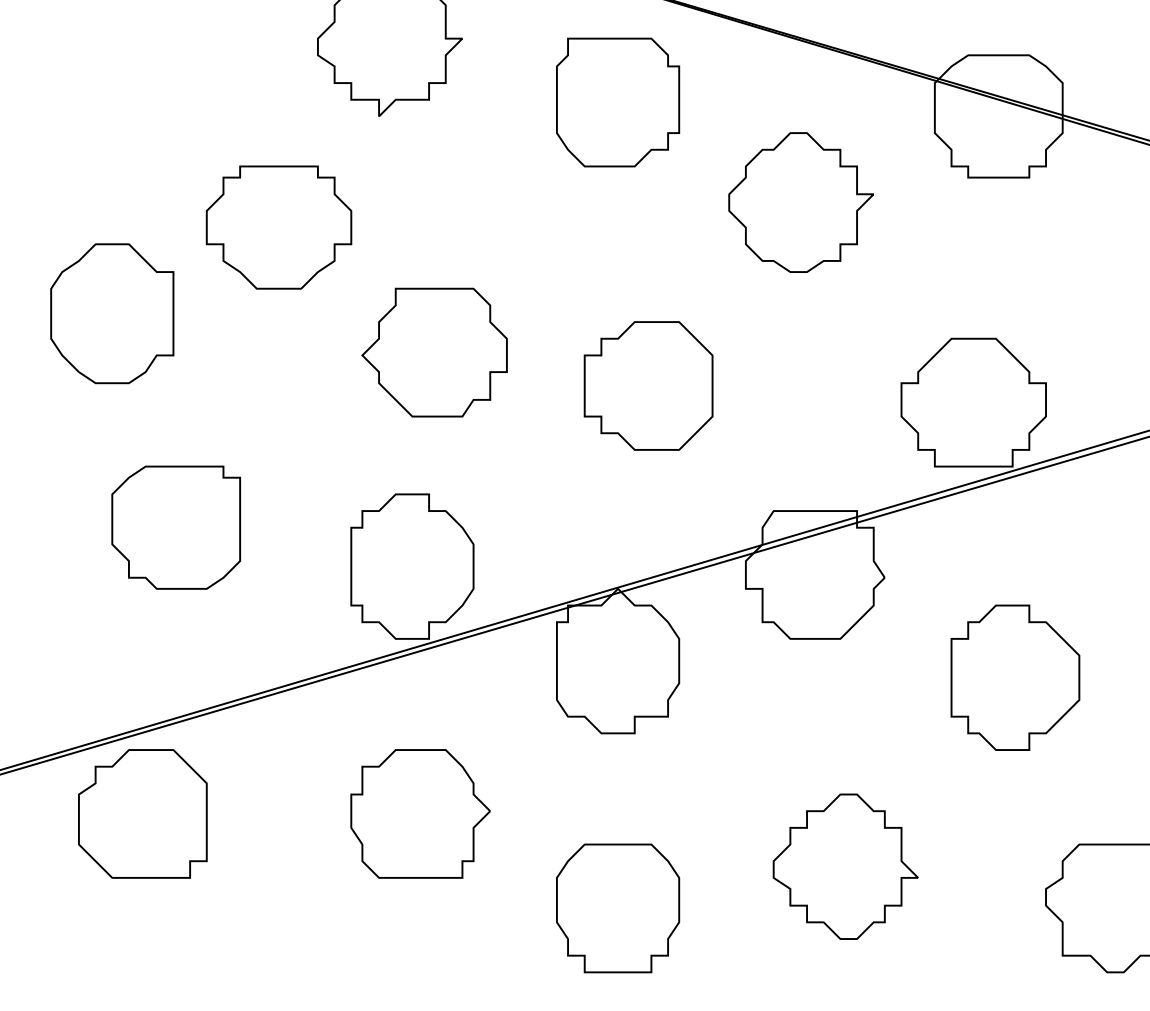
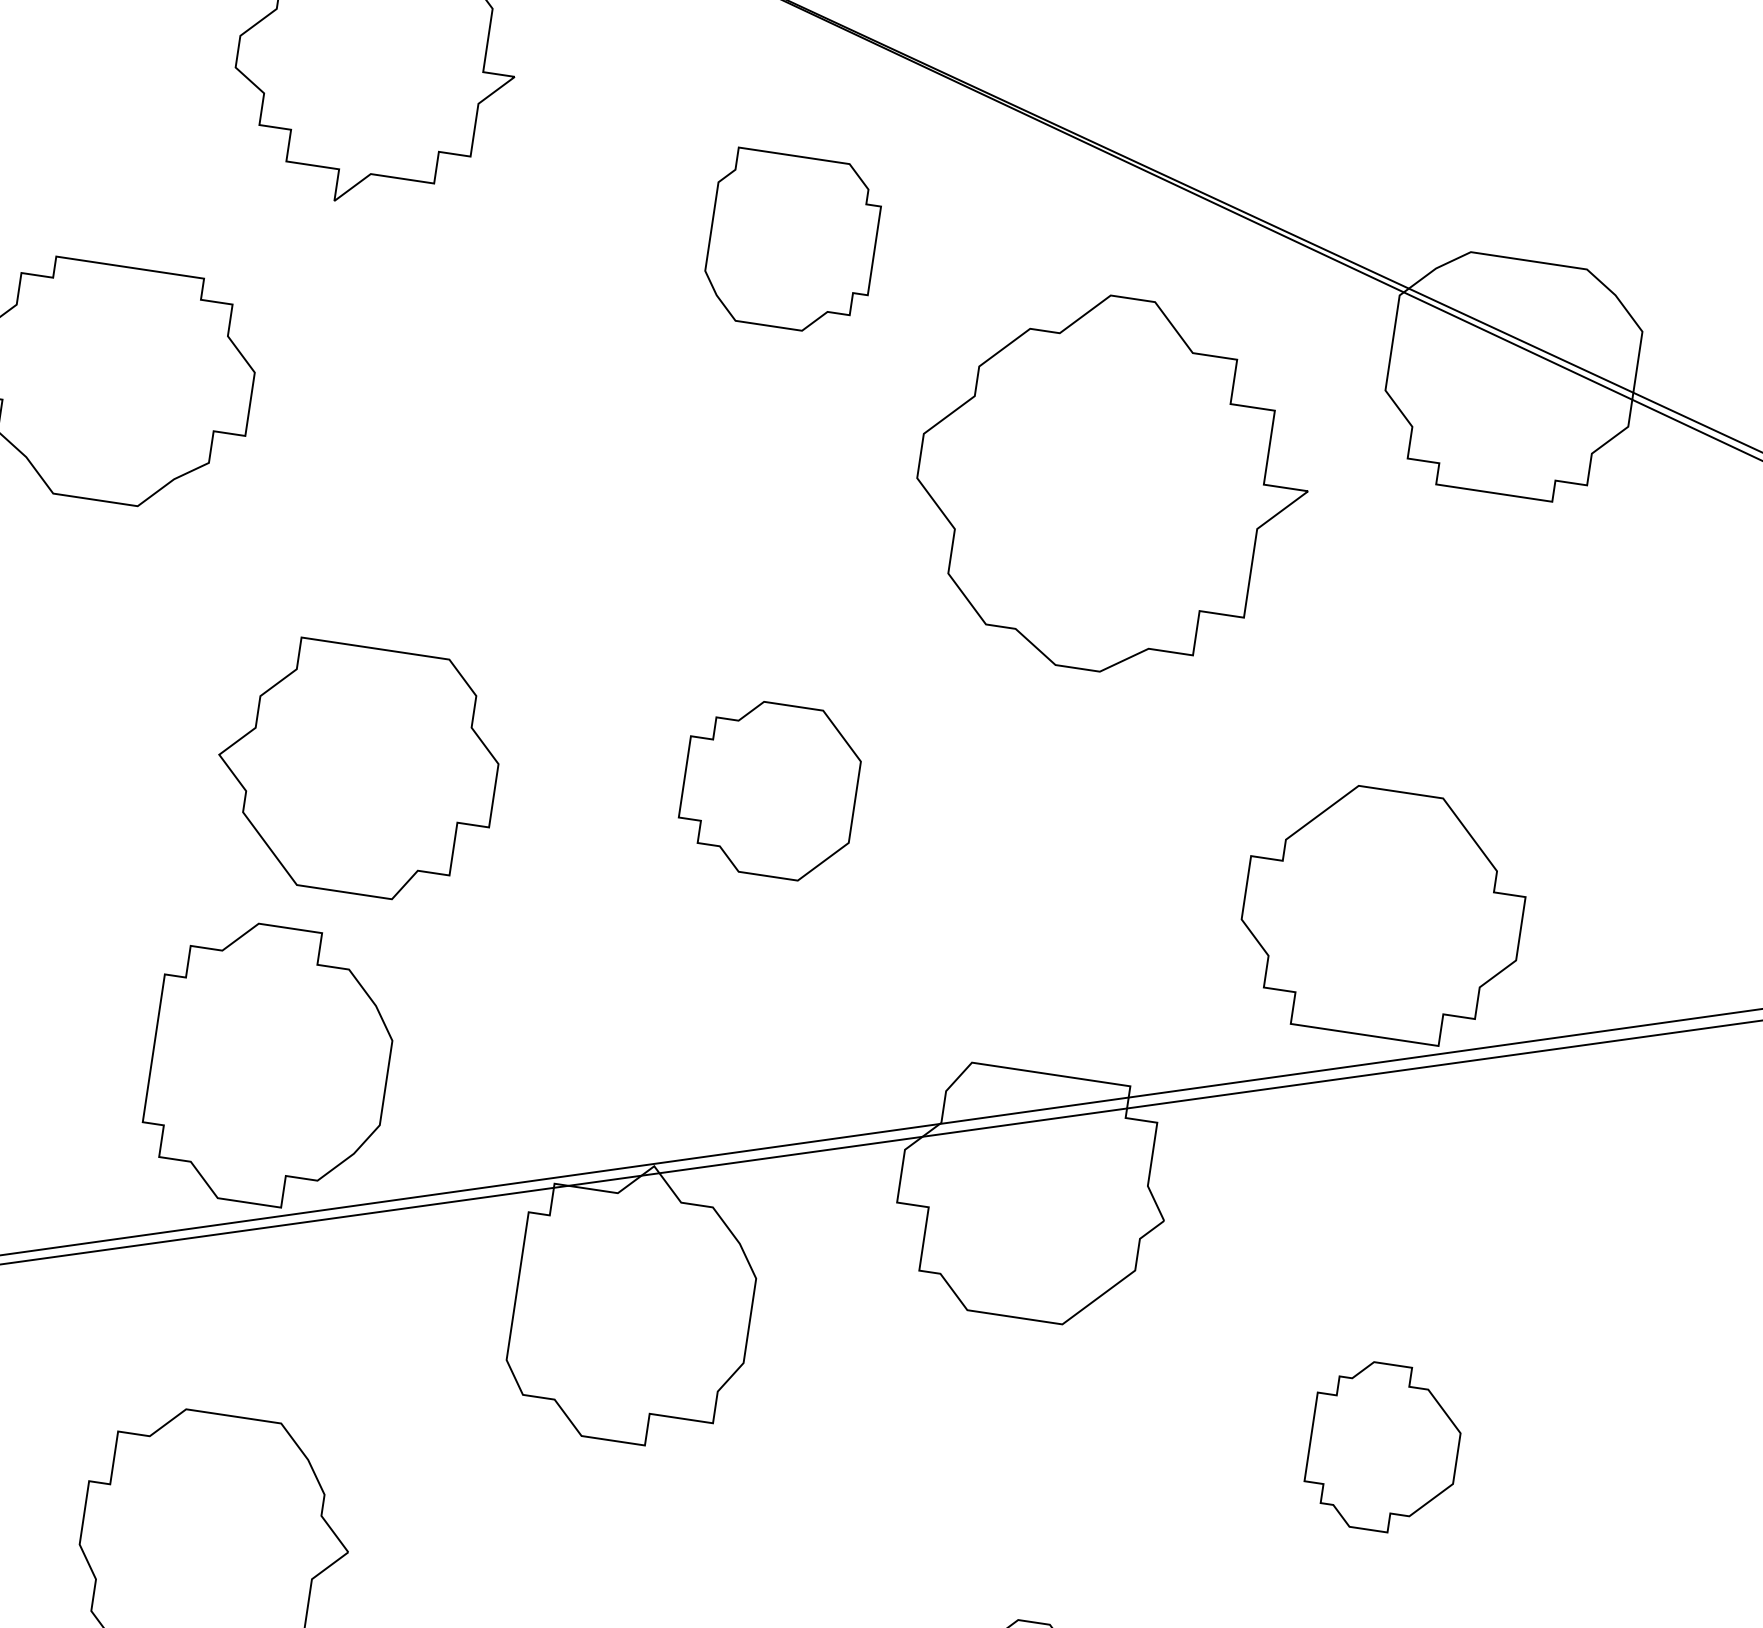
part: (618, 102) -> (793, 242), size x0.7
part: (800, 202) -> (1110, 484), size x1.4
part: (434, 352) -> (357, 769), moved
part: (648, 385) -> (769, 788), size x0.7
part: (1015, 677) -> (1384, 1447), size x0.6

